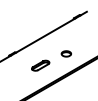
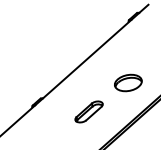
part: (66, 53) -> (128, 82), size x1.67

